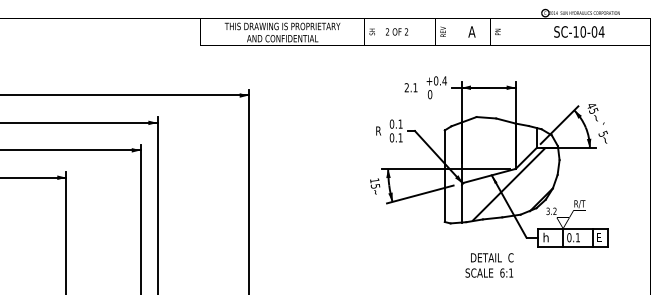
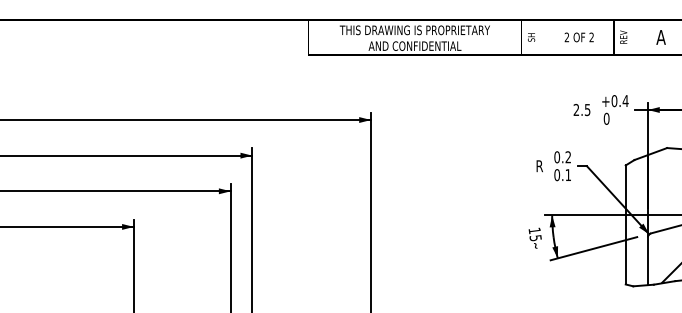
text: (397, 31) -> (579, 36), moved
text: (415, 87) -> (587, 109), 2.1 -> 2.5
text: (400, 123) -> (568, 156), 0.1 -> 0.2

